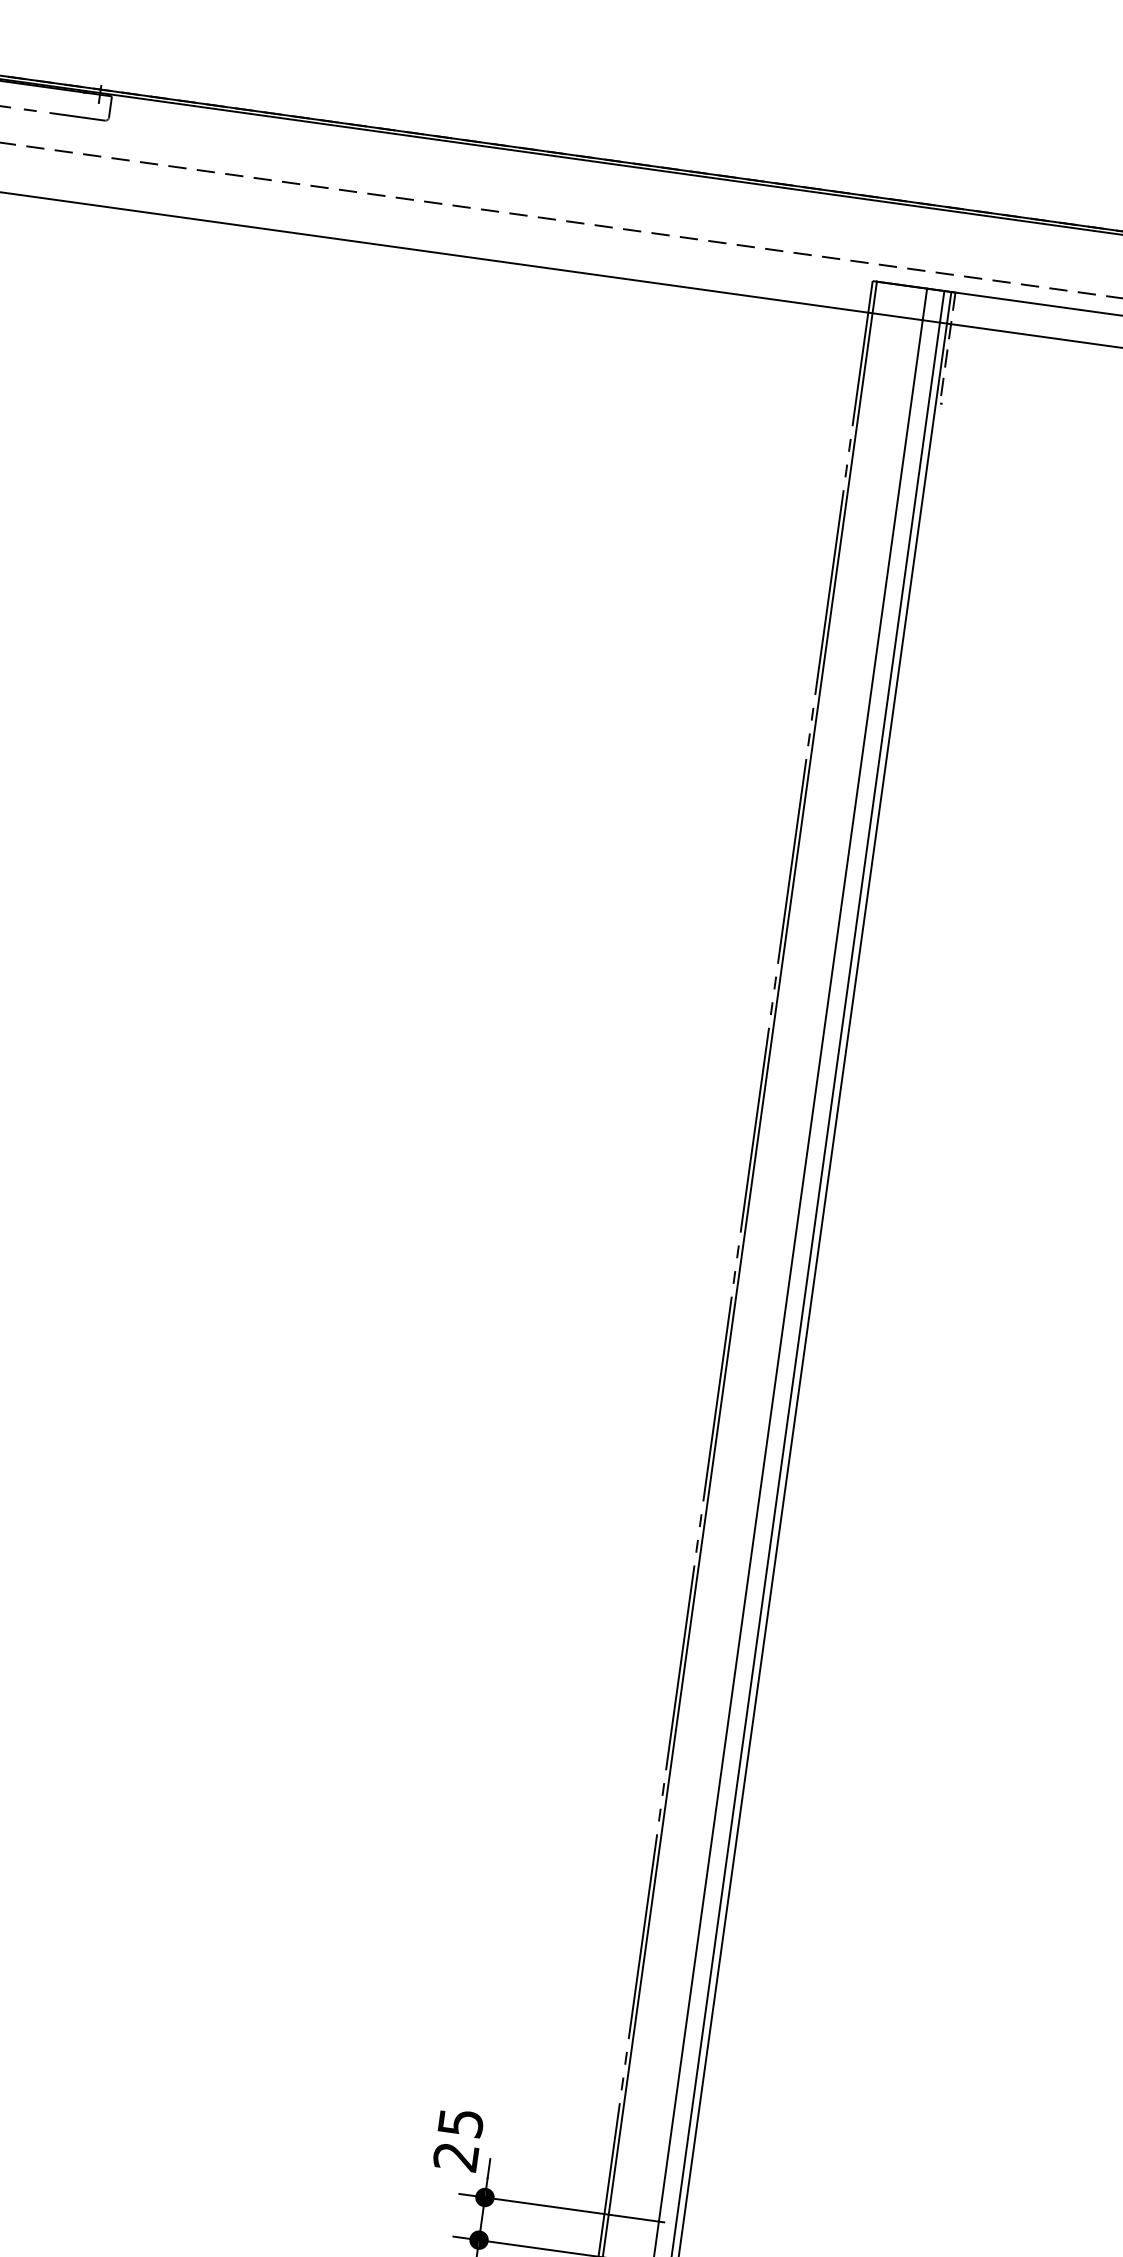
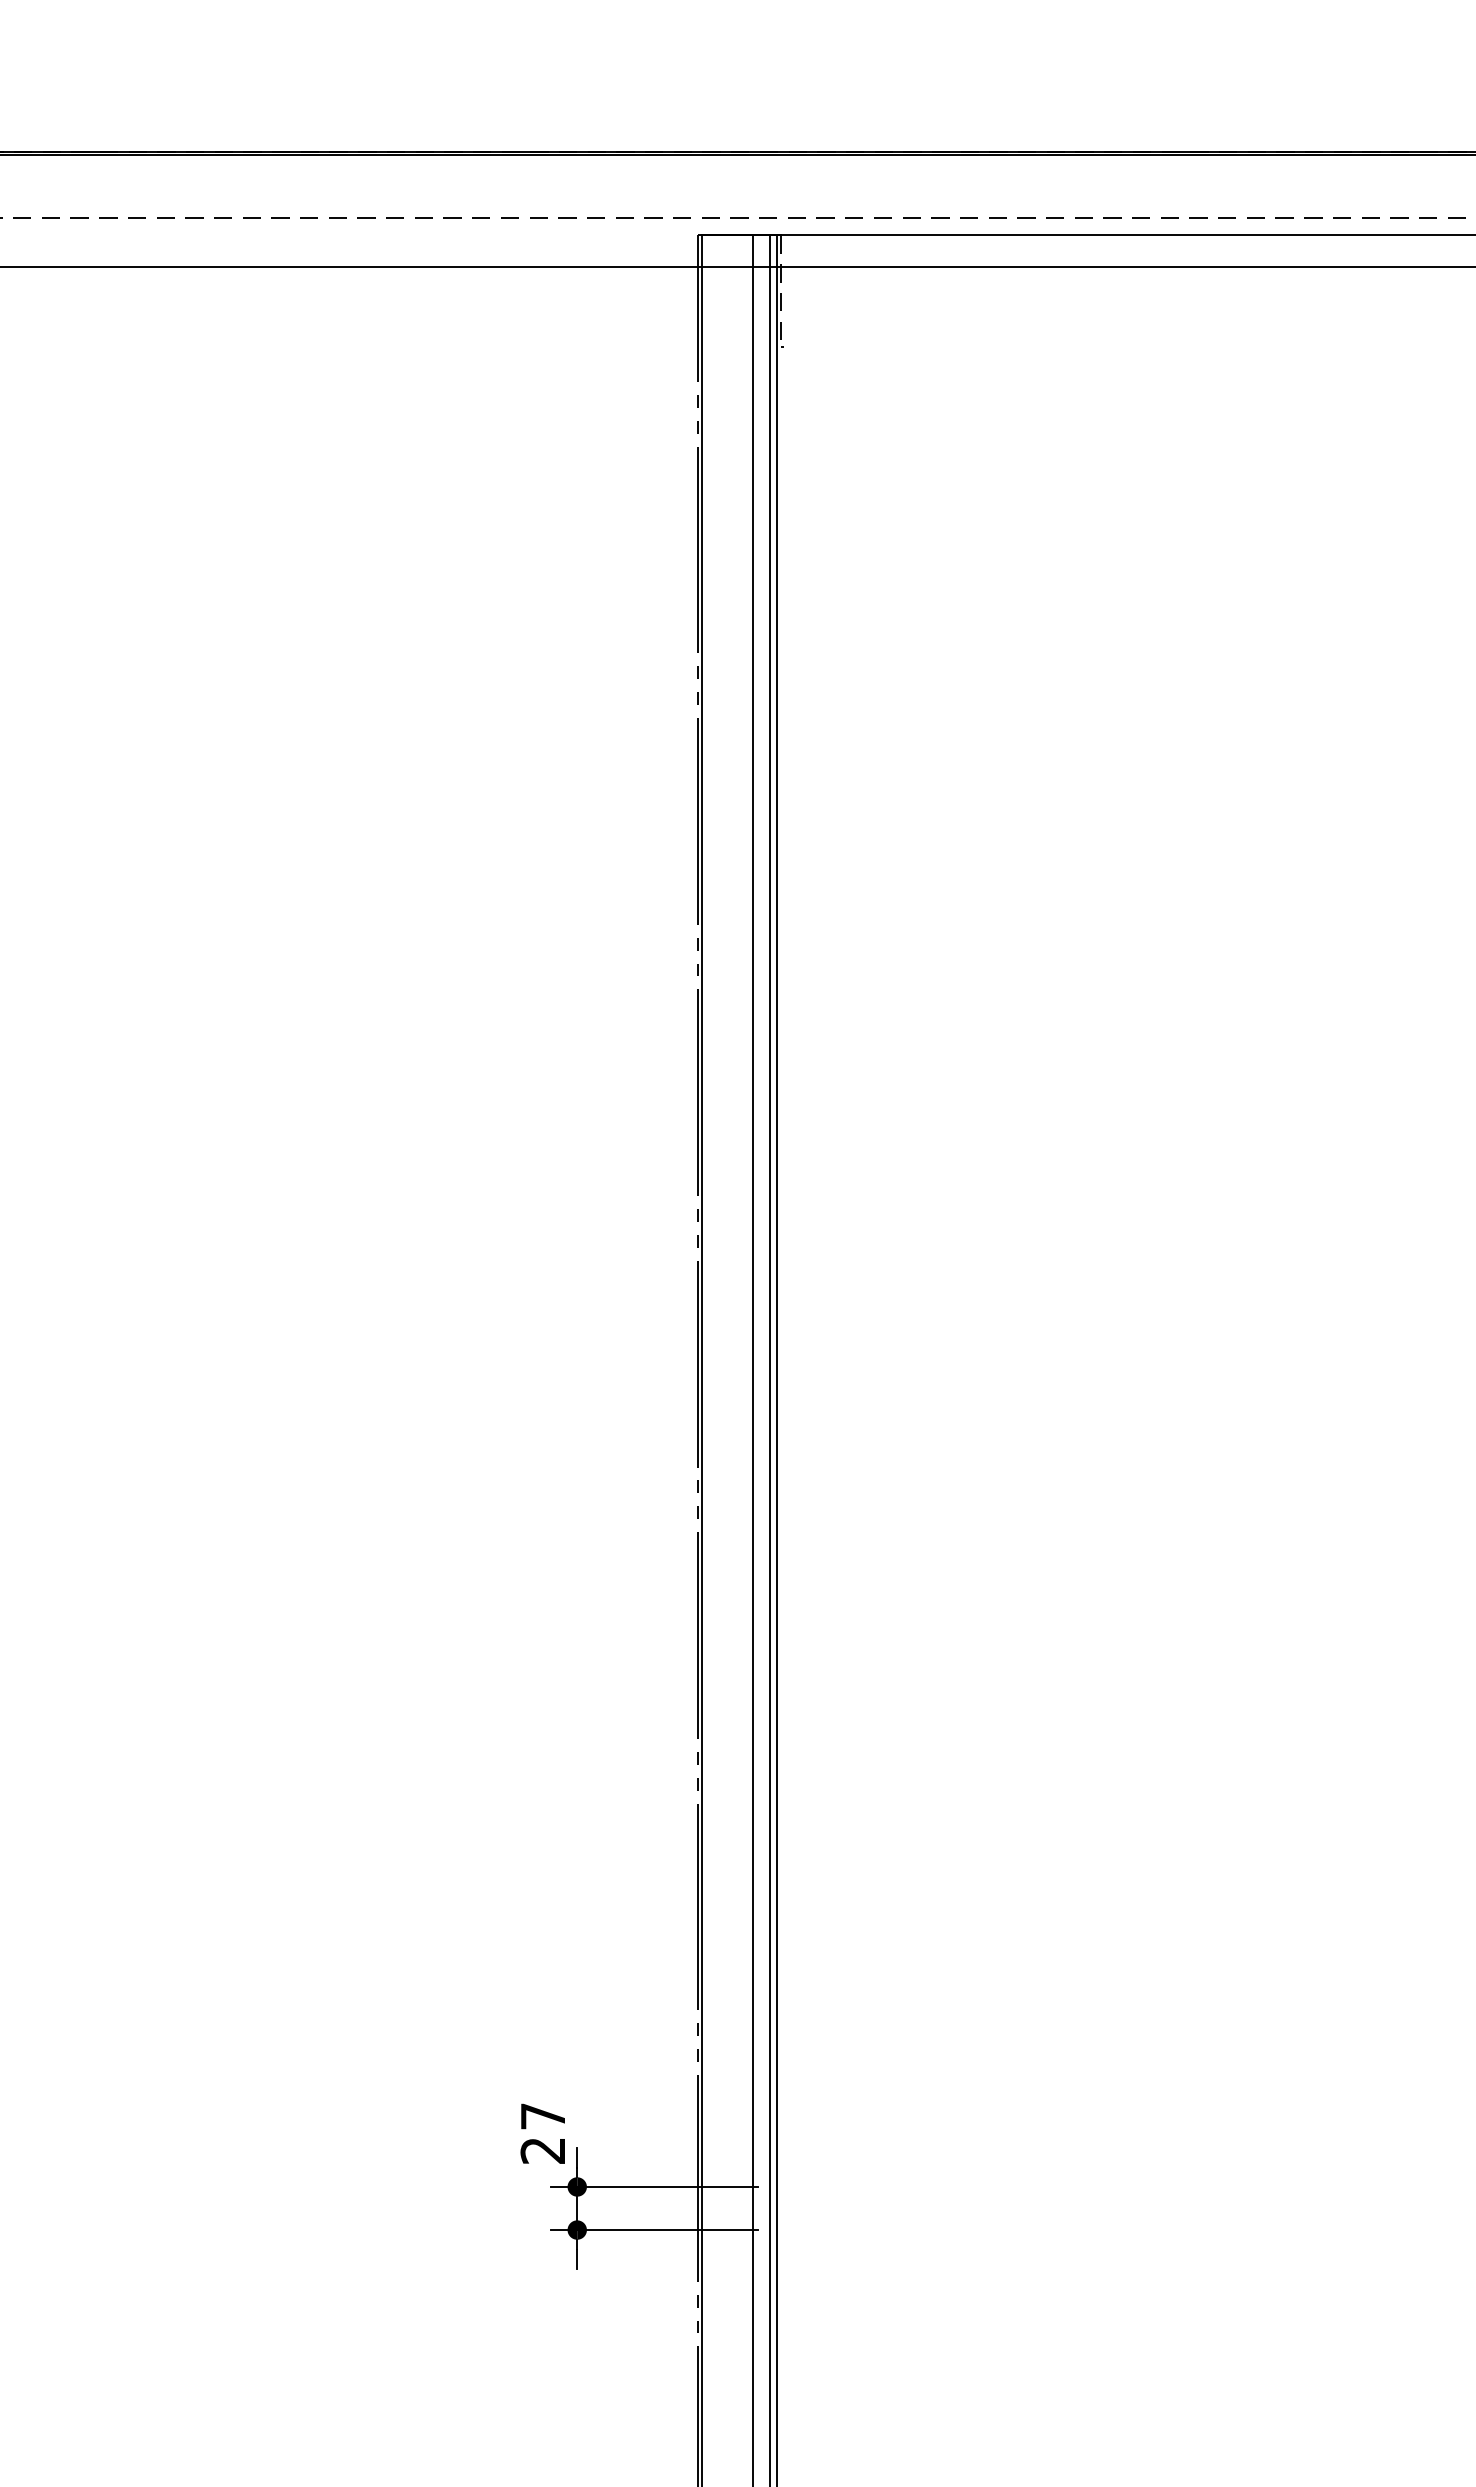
text: (461, 2123) -> (543, 2116), 25 -> 27

